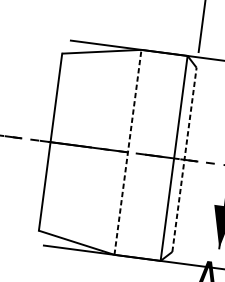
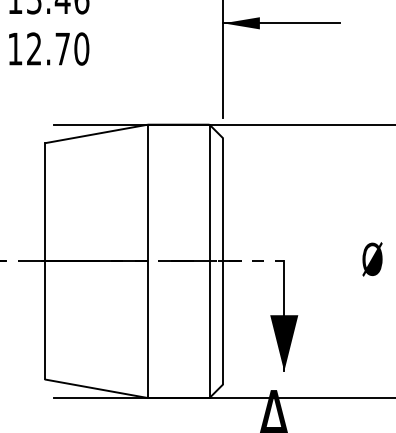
line: (127, 152) -> (147, 261), dashed -> solid
line: (184, 159) -> (223, 261), dashed -> solid

